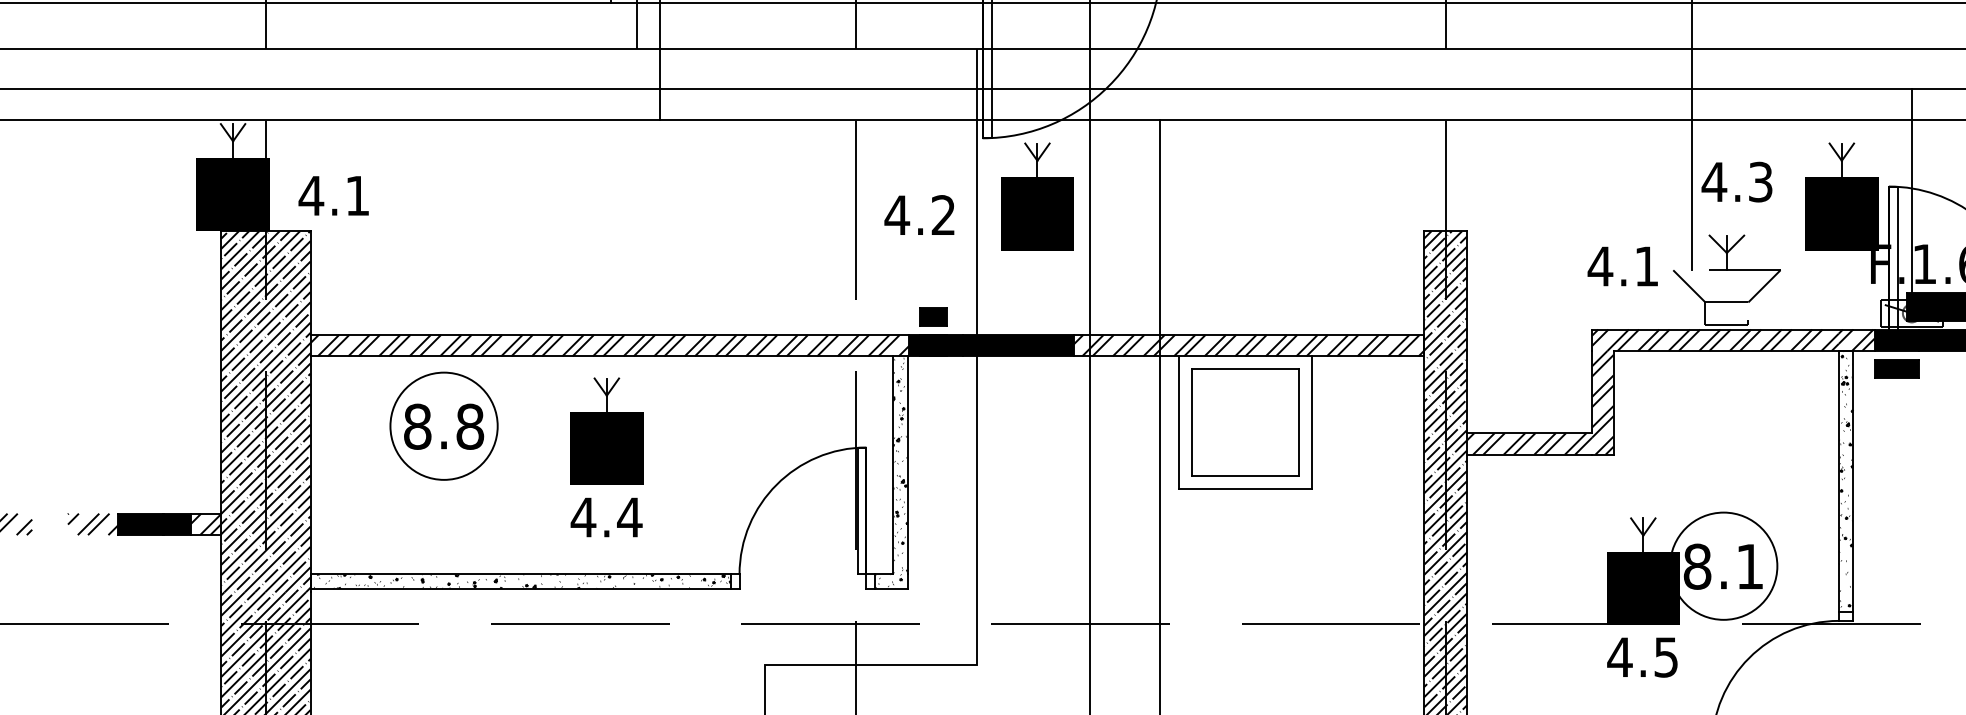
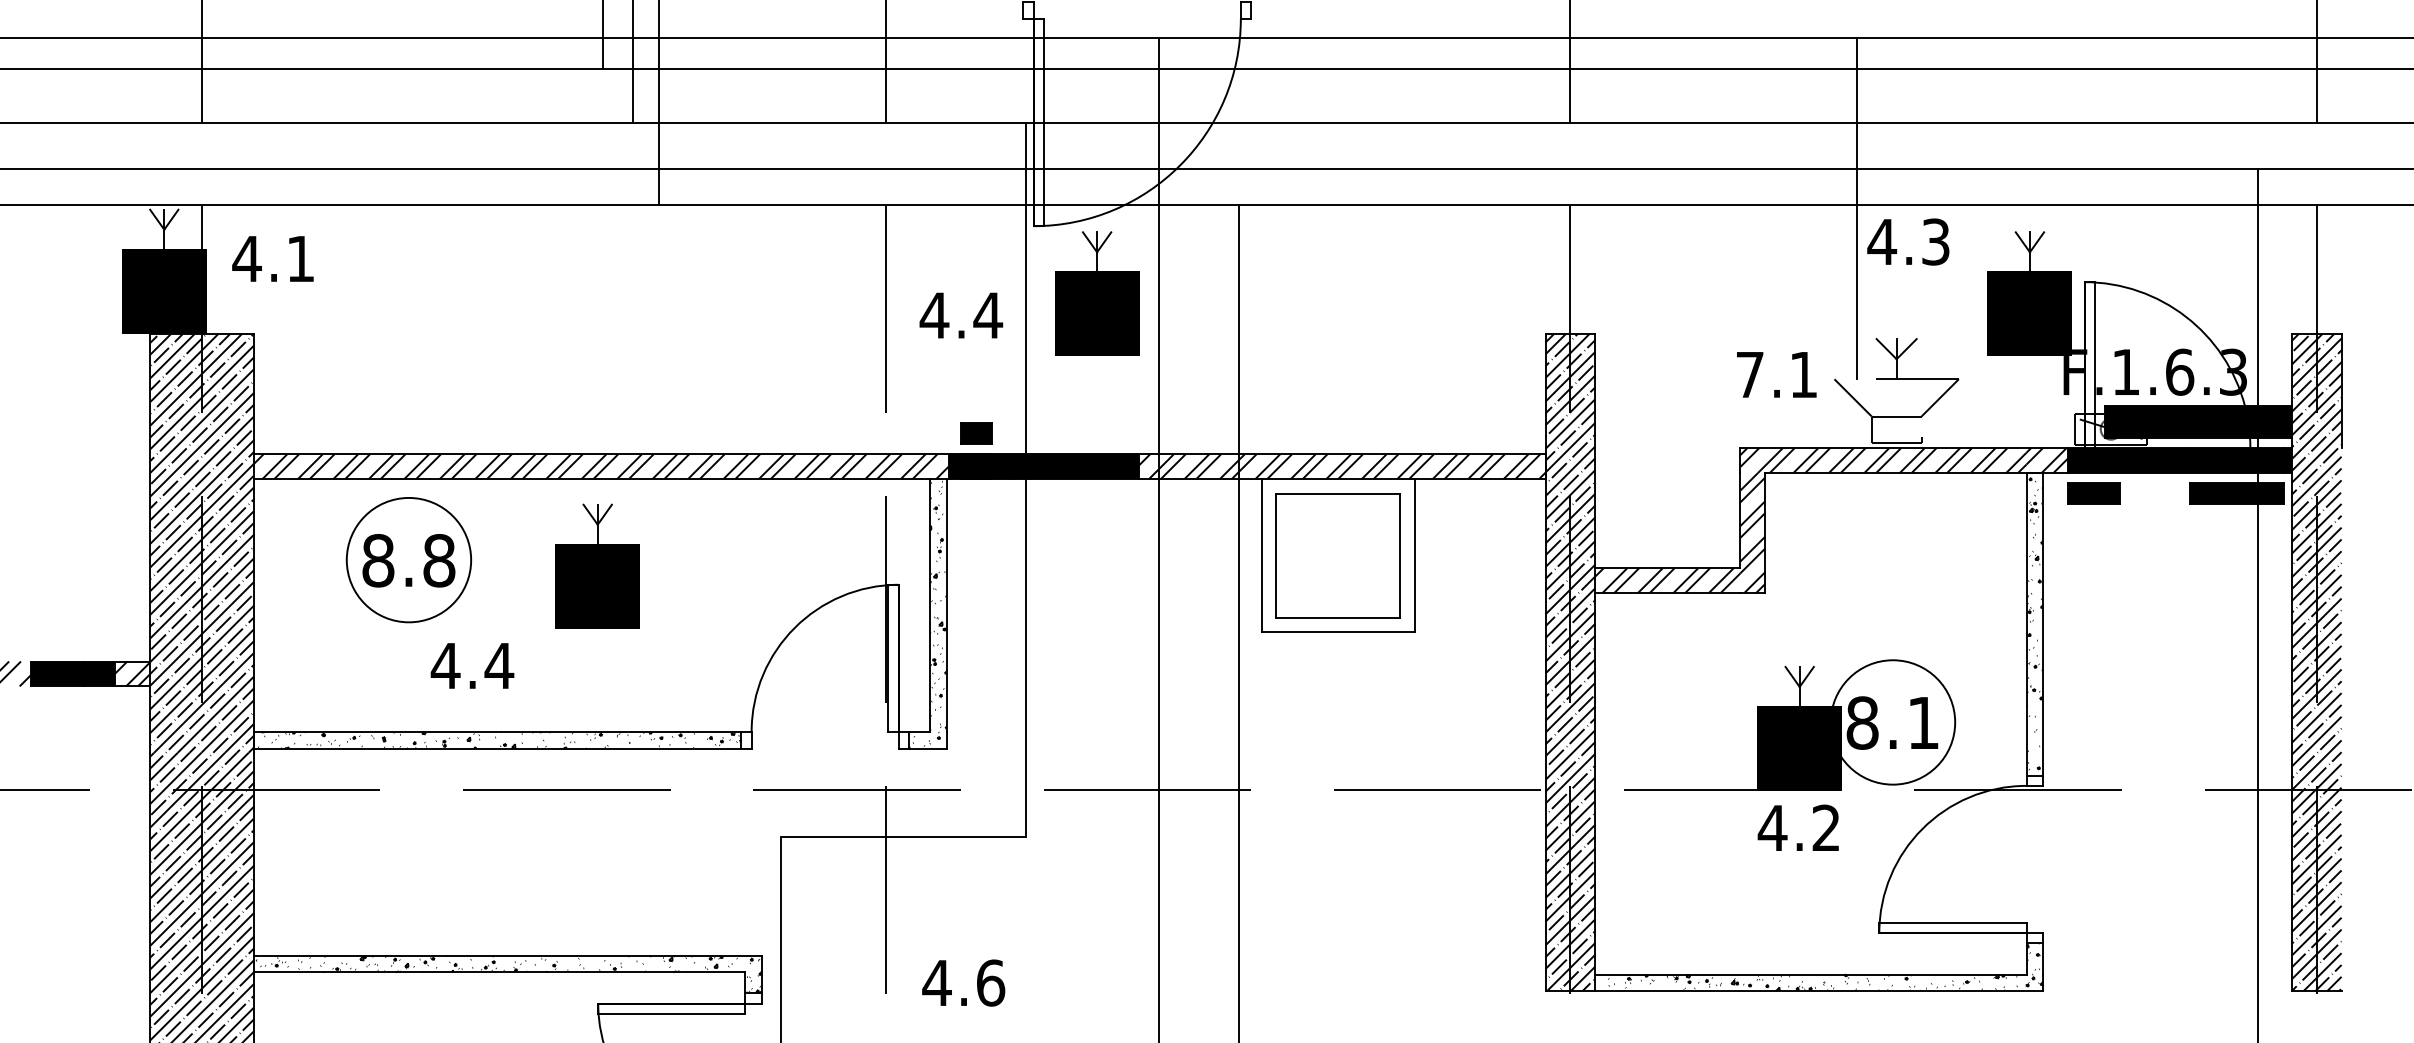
text: (1737, 181) -> (1908, 241), moved
line: (1912, 194) -> (2111, 291), removed
text: (333, 195) -> (272, 258), moved
text: (943, 215) -> (988, 315), 4.2 -> 4.4
text: (1600, 266) -> (1749, 374), 4.1 -> 7.1
text: (606, 517) -> (472, 665), moved
text: (1665, 656) -> (1825, 827), 4.5 -> 4.2

